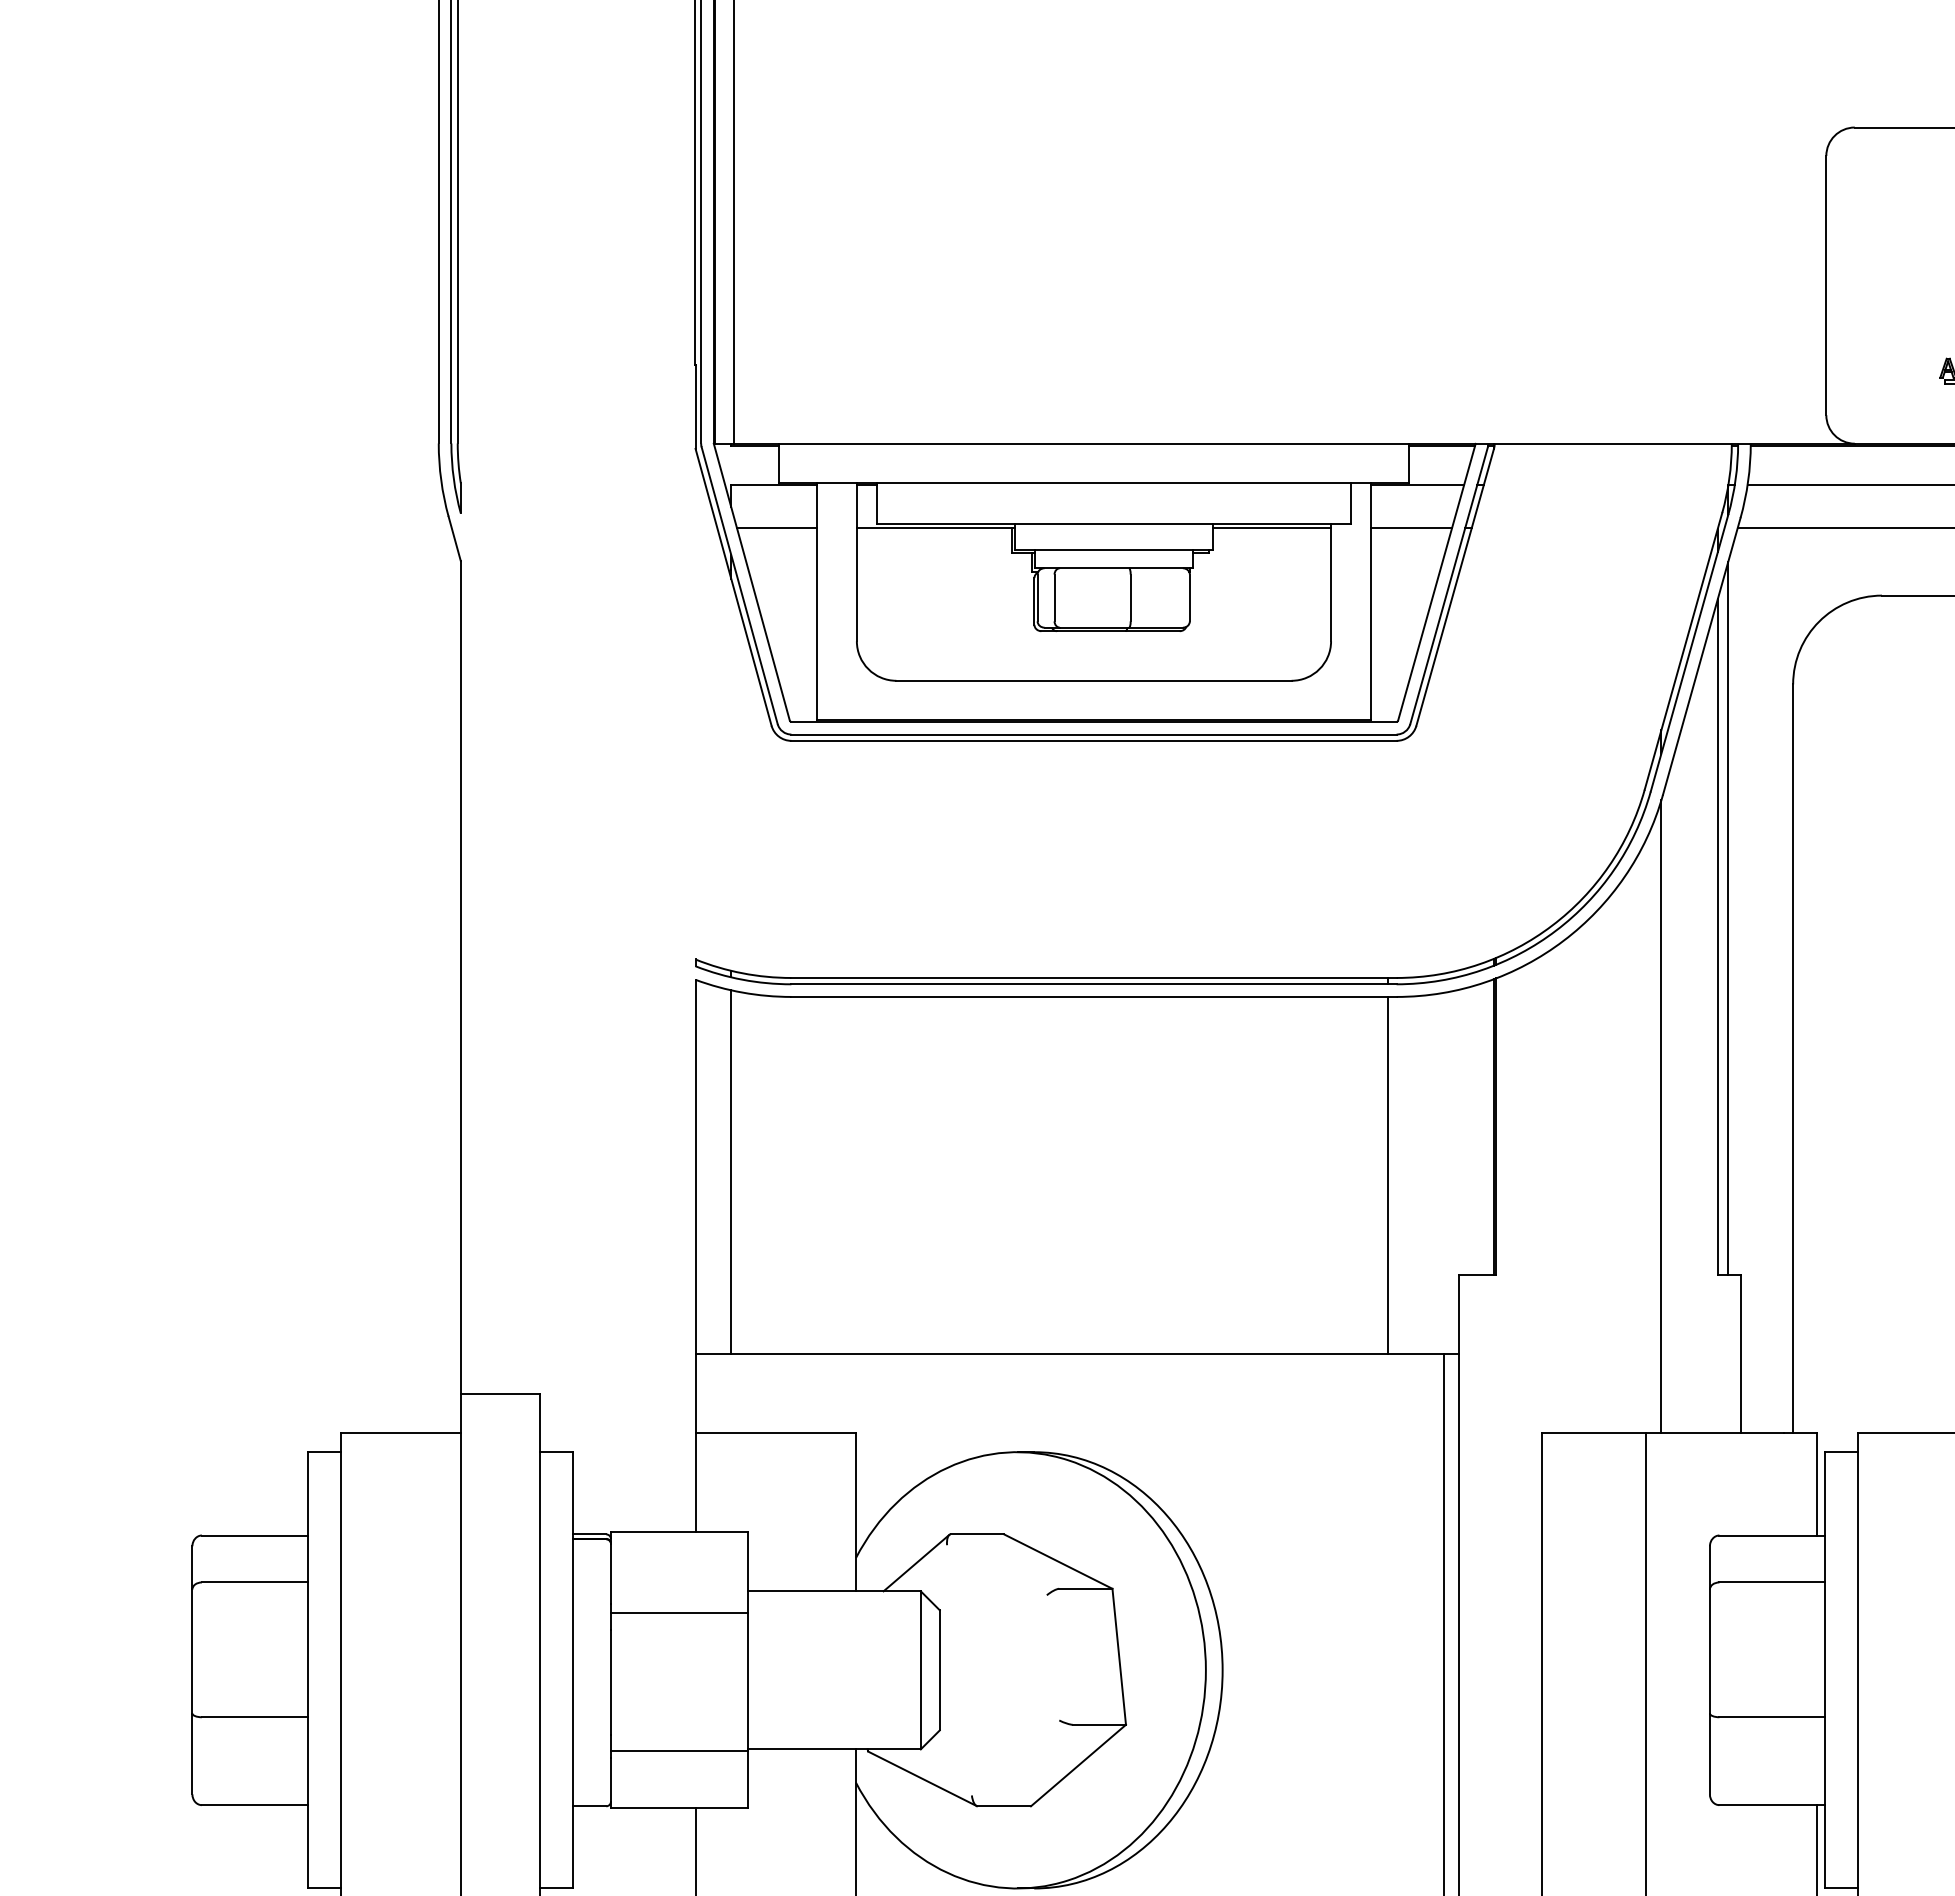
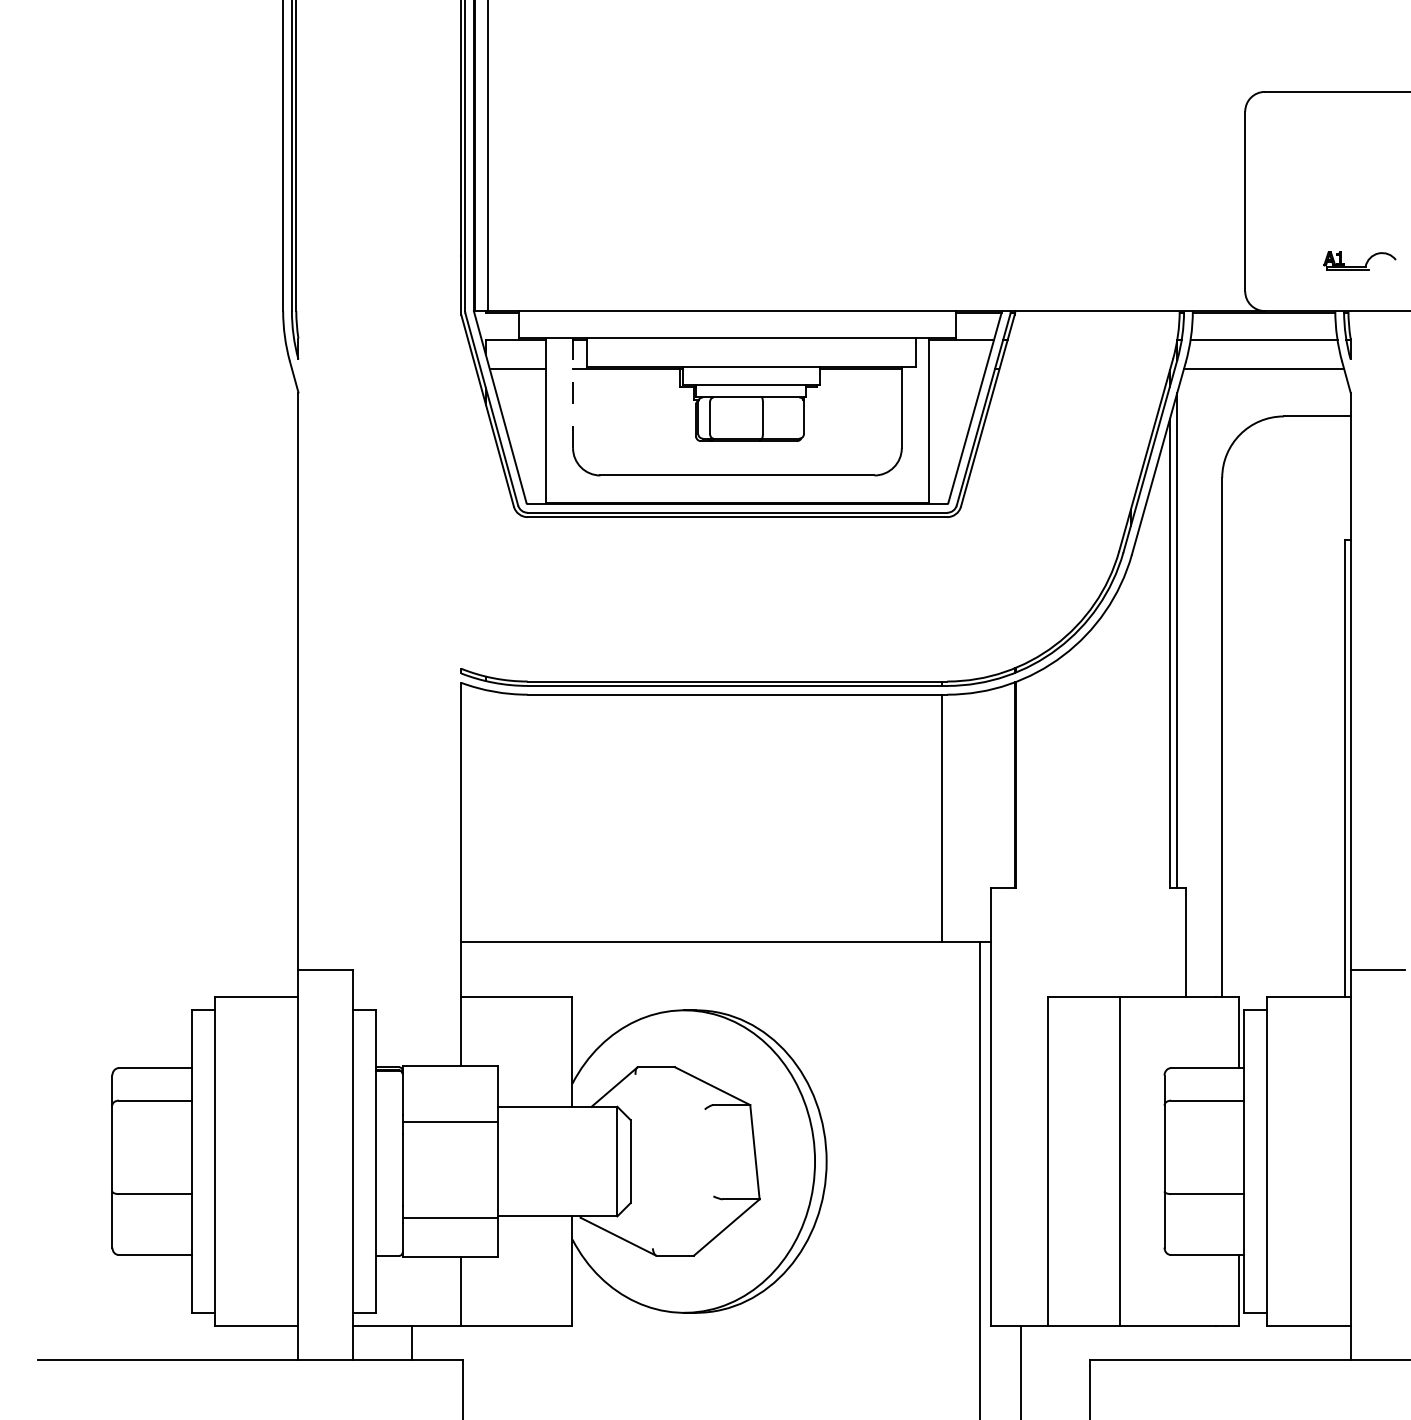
line: (1411, 527) -> (957, 369), removed
line: (857, 562) -> (573, 393), solid -> dashed
line: (1660, 1116) -> (1130, 777), removed
line: (730, 1172) -> (485, 816), removed

